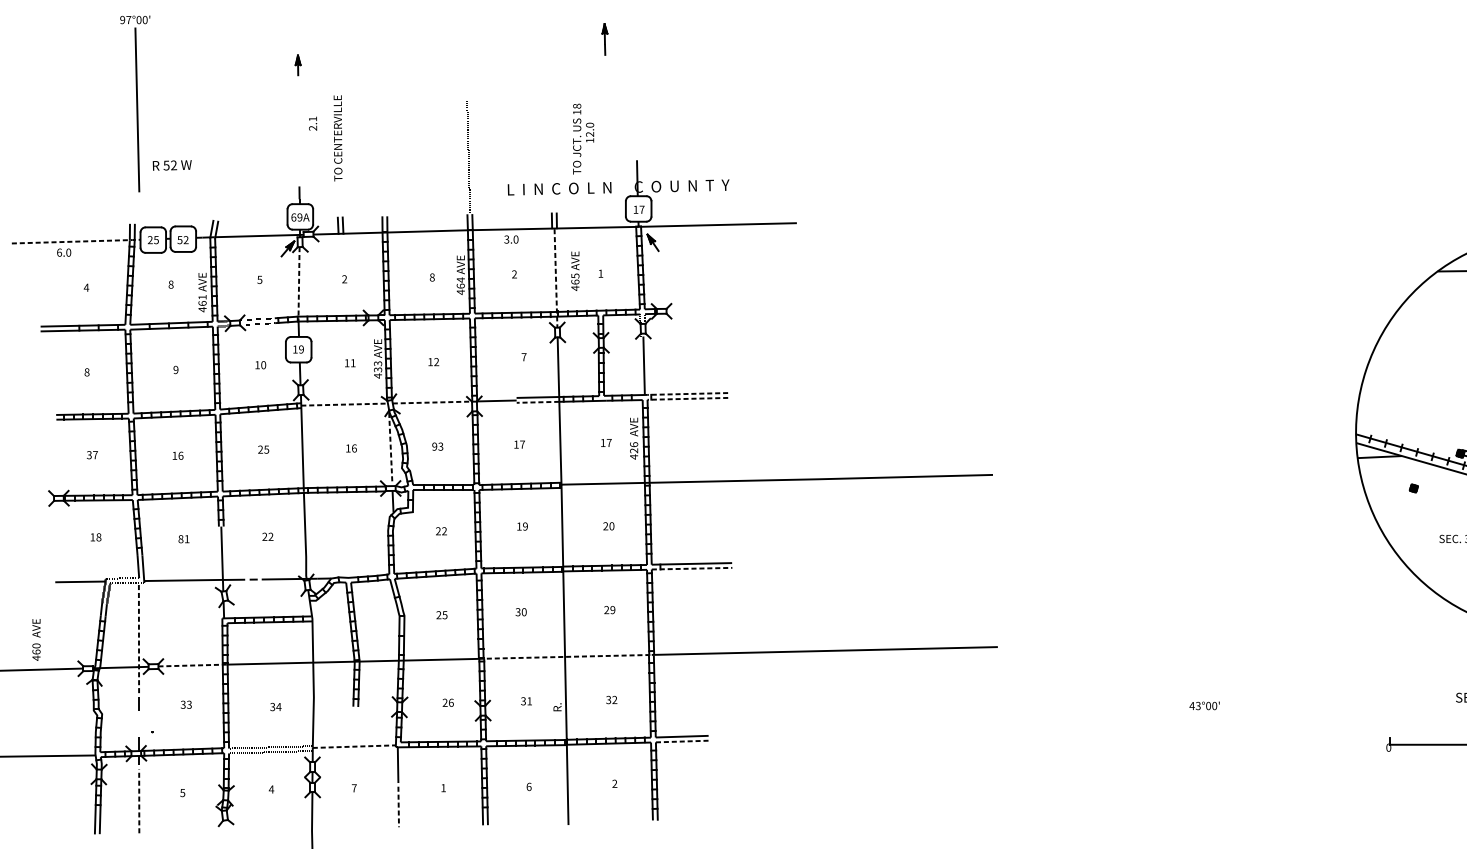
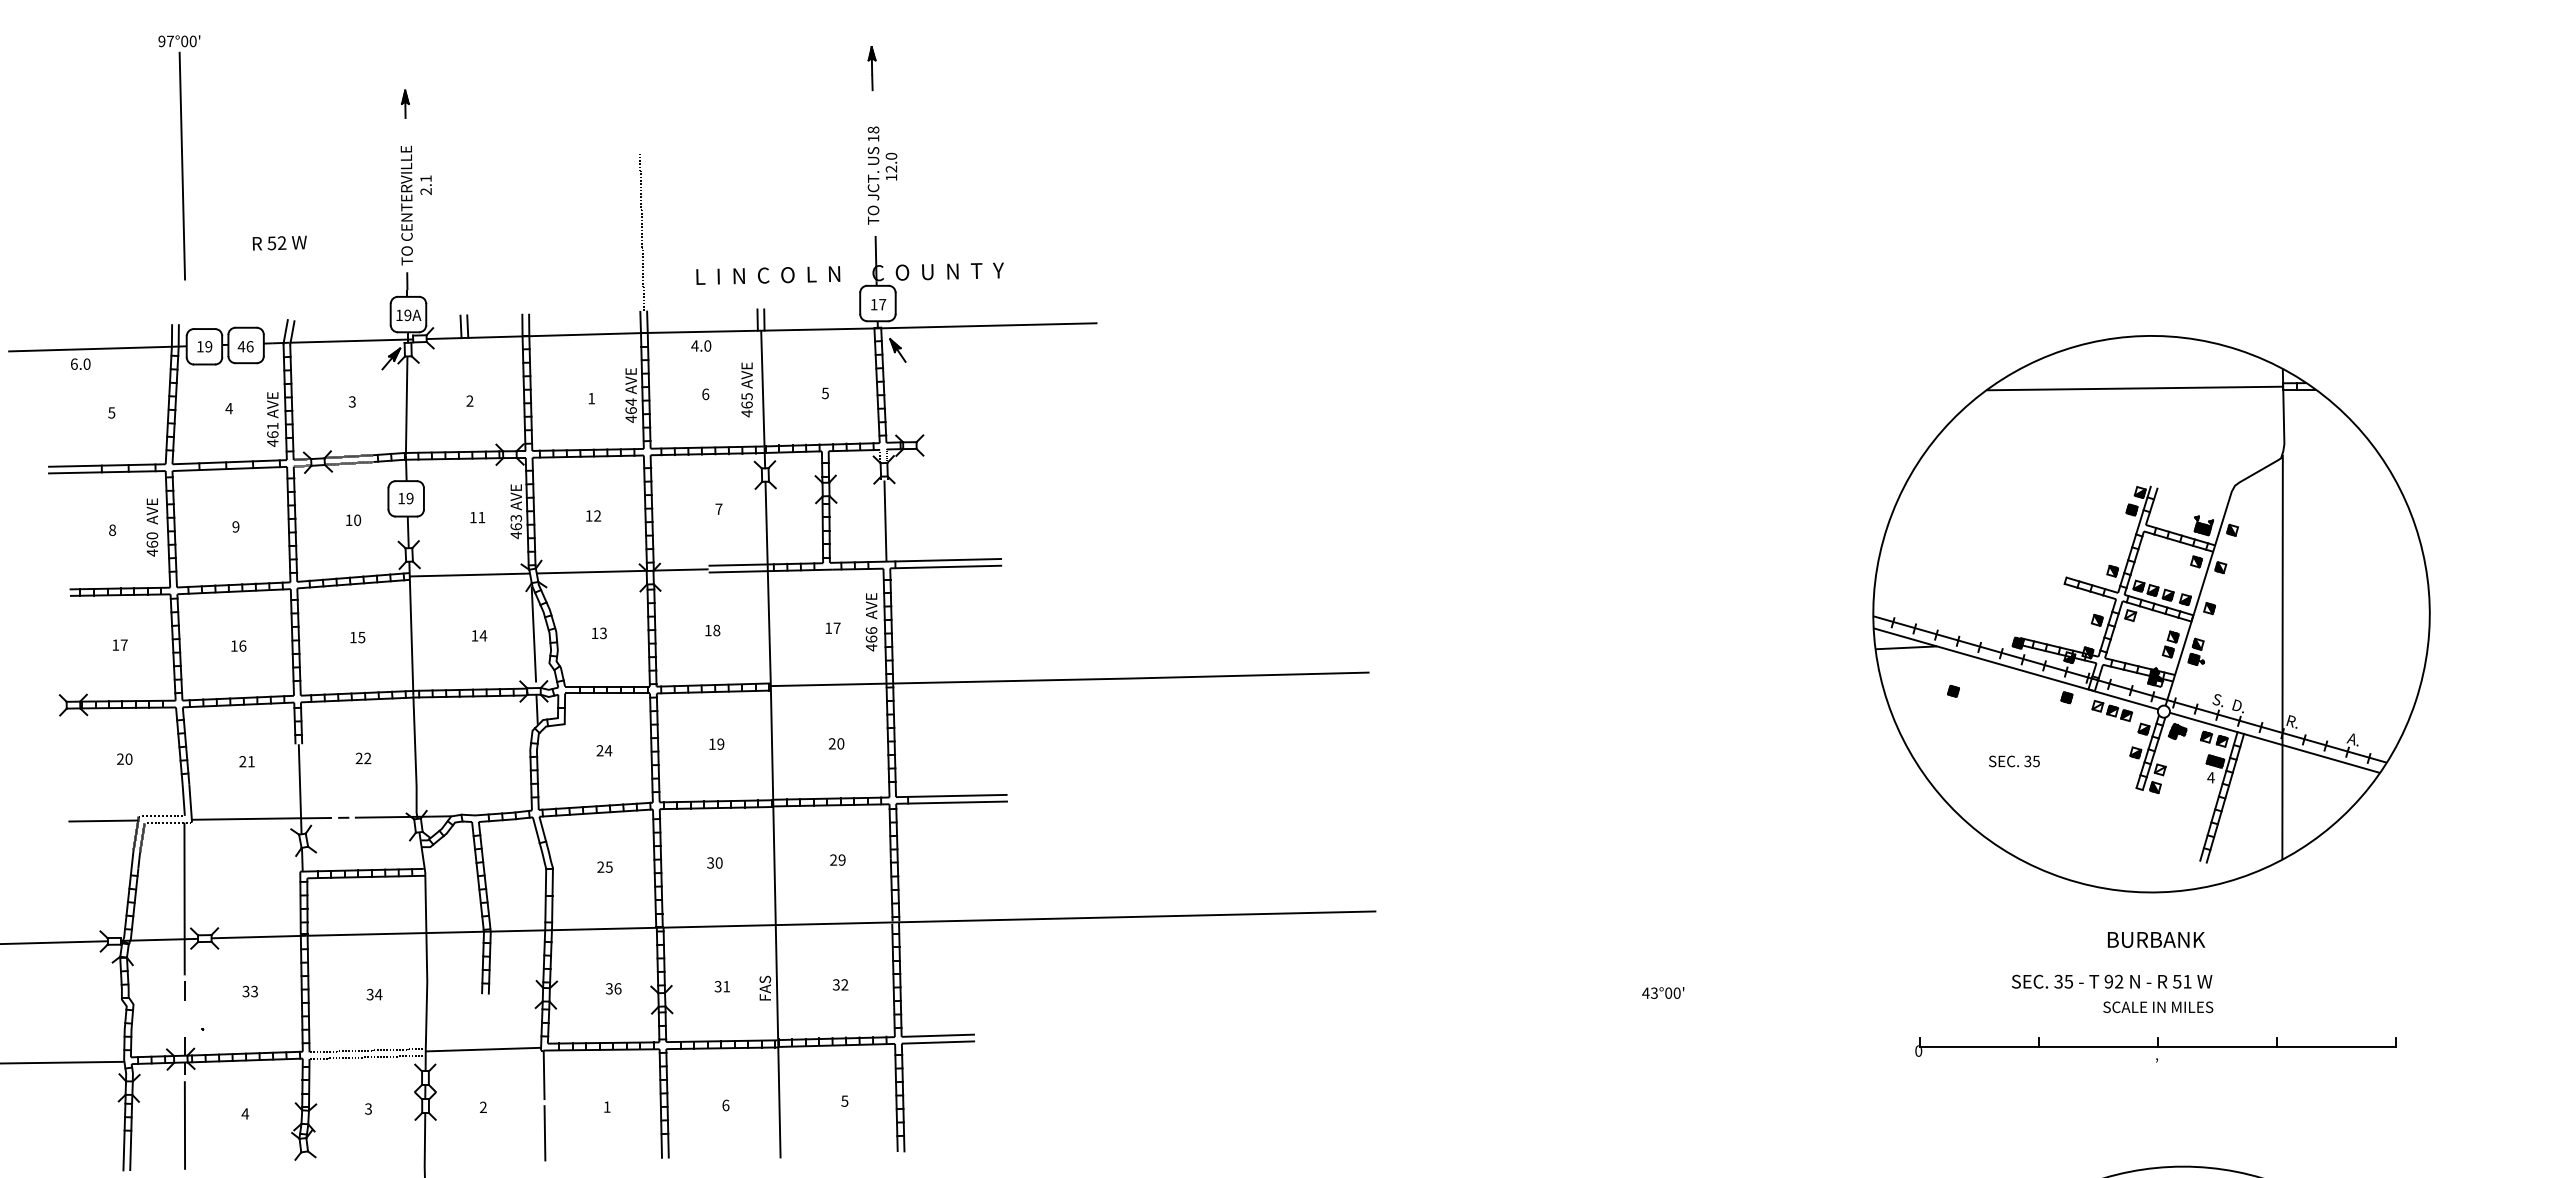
part: (604, 39) -> (871, 68), moved
text: (337, 138) -> (406, 205), moved
text: (583, 139) -> (882, 175), moved
text: (172, 164) -> (279, 242), moved
text: (293, 217) -> (399, 315), 69A -> 19A
text: (153, 239) -> (204, 346), 25 -> 19
text: (182, 239) -> (245, 346), 52 -> 46
text: (506, 239) -> (694, 345), 3.0 -> 4.0
line: (76, 241) -> (98, 348), dashed -> solid
text: (574, 270) -> (746, 389), moved
text: (600, 273) -> (824, 393), 1 -> 5
text: (514, 274) -> (705, 394), 2 -> 6
text: (432, 277) -> (591, 398), 8 -> 1
line: (556, 278) -> (763, 400), dashed -> solid
text: (260, 279) -> (352, 401), 5 -> 3
line: (298, 283) -> (406, 406), dashed -> solid
text: (170, 284) -> (228, 408), 8 -> 4
text: (86, 287) -> (111, 412), 4 -> 5
text: (377, 369) -> (515, 526), 433 -> 463
line: (687, 394) -> (945, 560), dashed -> solid
line: (688, 399) -> (946, 567), dashed -> solid
line: (432, 402) -> (591, 572), dashed -> solid
line: (538, 402) -> (738, 571), dashed -> solid
line: (345, 404) -> (470, 575), dashed -> solid
text: (522, 444) -> (716, 630), 17 -> 18
text: (434, 446) -> (594, 633), 93 -> 13
text: (260, 448) -> (352, 636), 25 -> 15
text: (354, 448) -> (483, 635), 16 -> 14
line: (390, 448) -> (533, 635), dashed -> solid
text: (634, 450) -> (871, 638), 426 -> 466
text: (89, 454) -> (115, 644), 37 -> 17
text: (444, 531) -> (608, 750), 22 -> 24
text: (95, 536) -> (124, 758), 18 -> 20
text: (180, 539) -> (242, 761), 81 -> 21
line: (692, 568) -> (952, 802), dashed -> solid
line: (138, 637) -> (184, 898), dashed -> solid
text: (36, 639) -> (152, 527), moved
line: (565, 657) -> (776, 925), dashed -> solid
line: (192, 665) -> (259, 937), dashed -> solid
text: (557, 701) -> (765, 986), R. -> FAS
text: (445, 702) -> (609, 988), 26 -> 36
line: (682, 741) -> (938, 1042), dashed -> solid
line: (354, 746) -> (483, 1049), dashed -> solid
text: (614, 783) -> (844, 1100), 2 -> 5
text: (354, 787) -> (483, 1106), 7 -> 2
text: (271, 789) -> (368, 1108), 4 -> 3
text: (182, 792) -> (245, 1113), 5 -> 4
line: (138, 801) -> (184, 1125), dashed -> solid
line: (398, 807) -> (544, 1133), dashed -> solid

